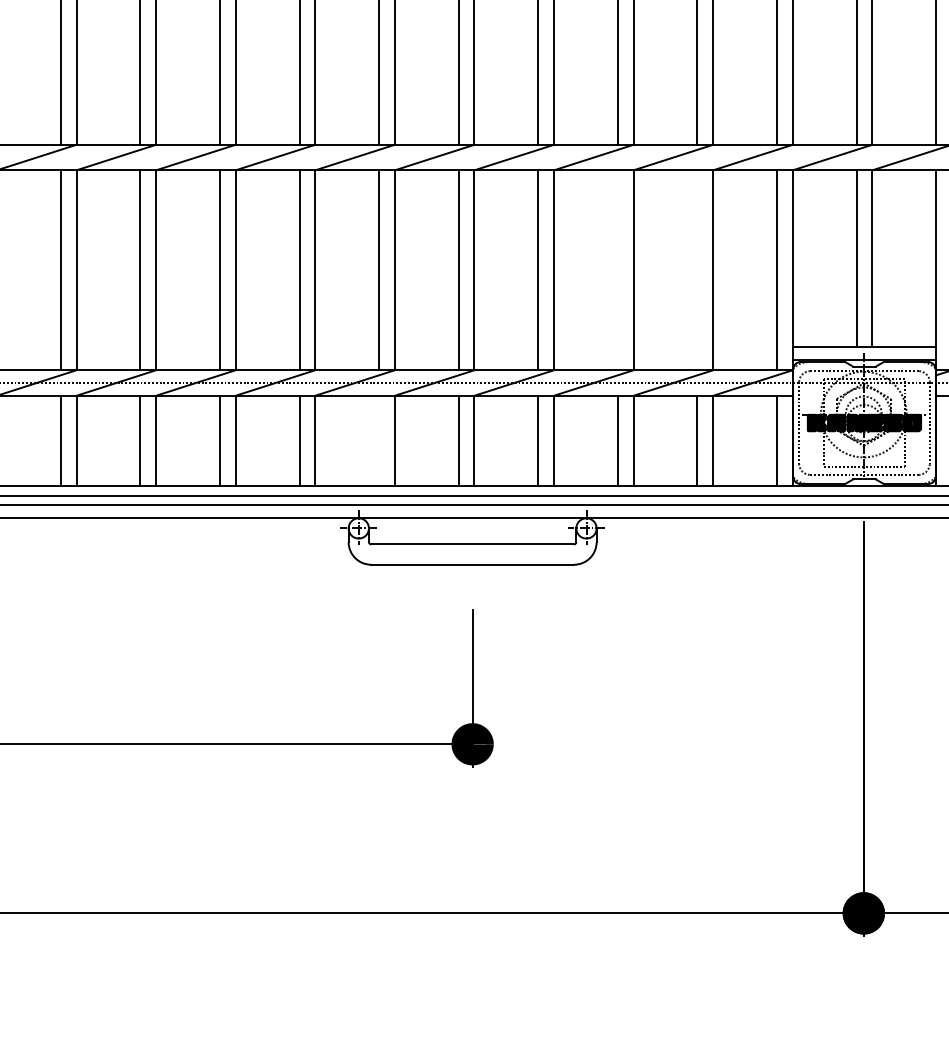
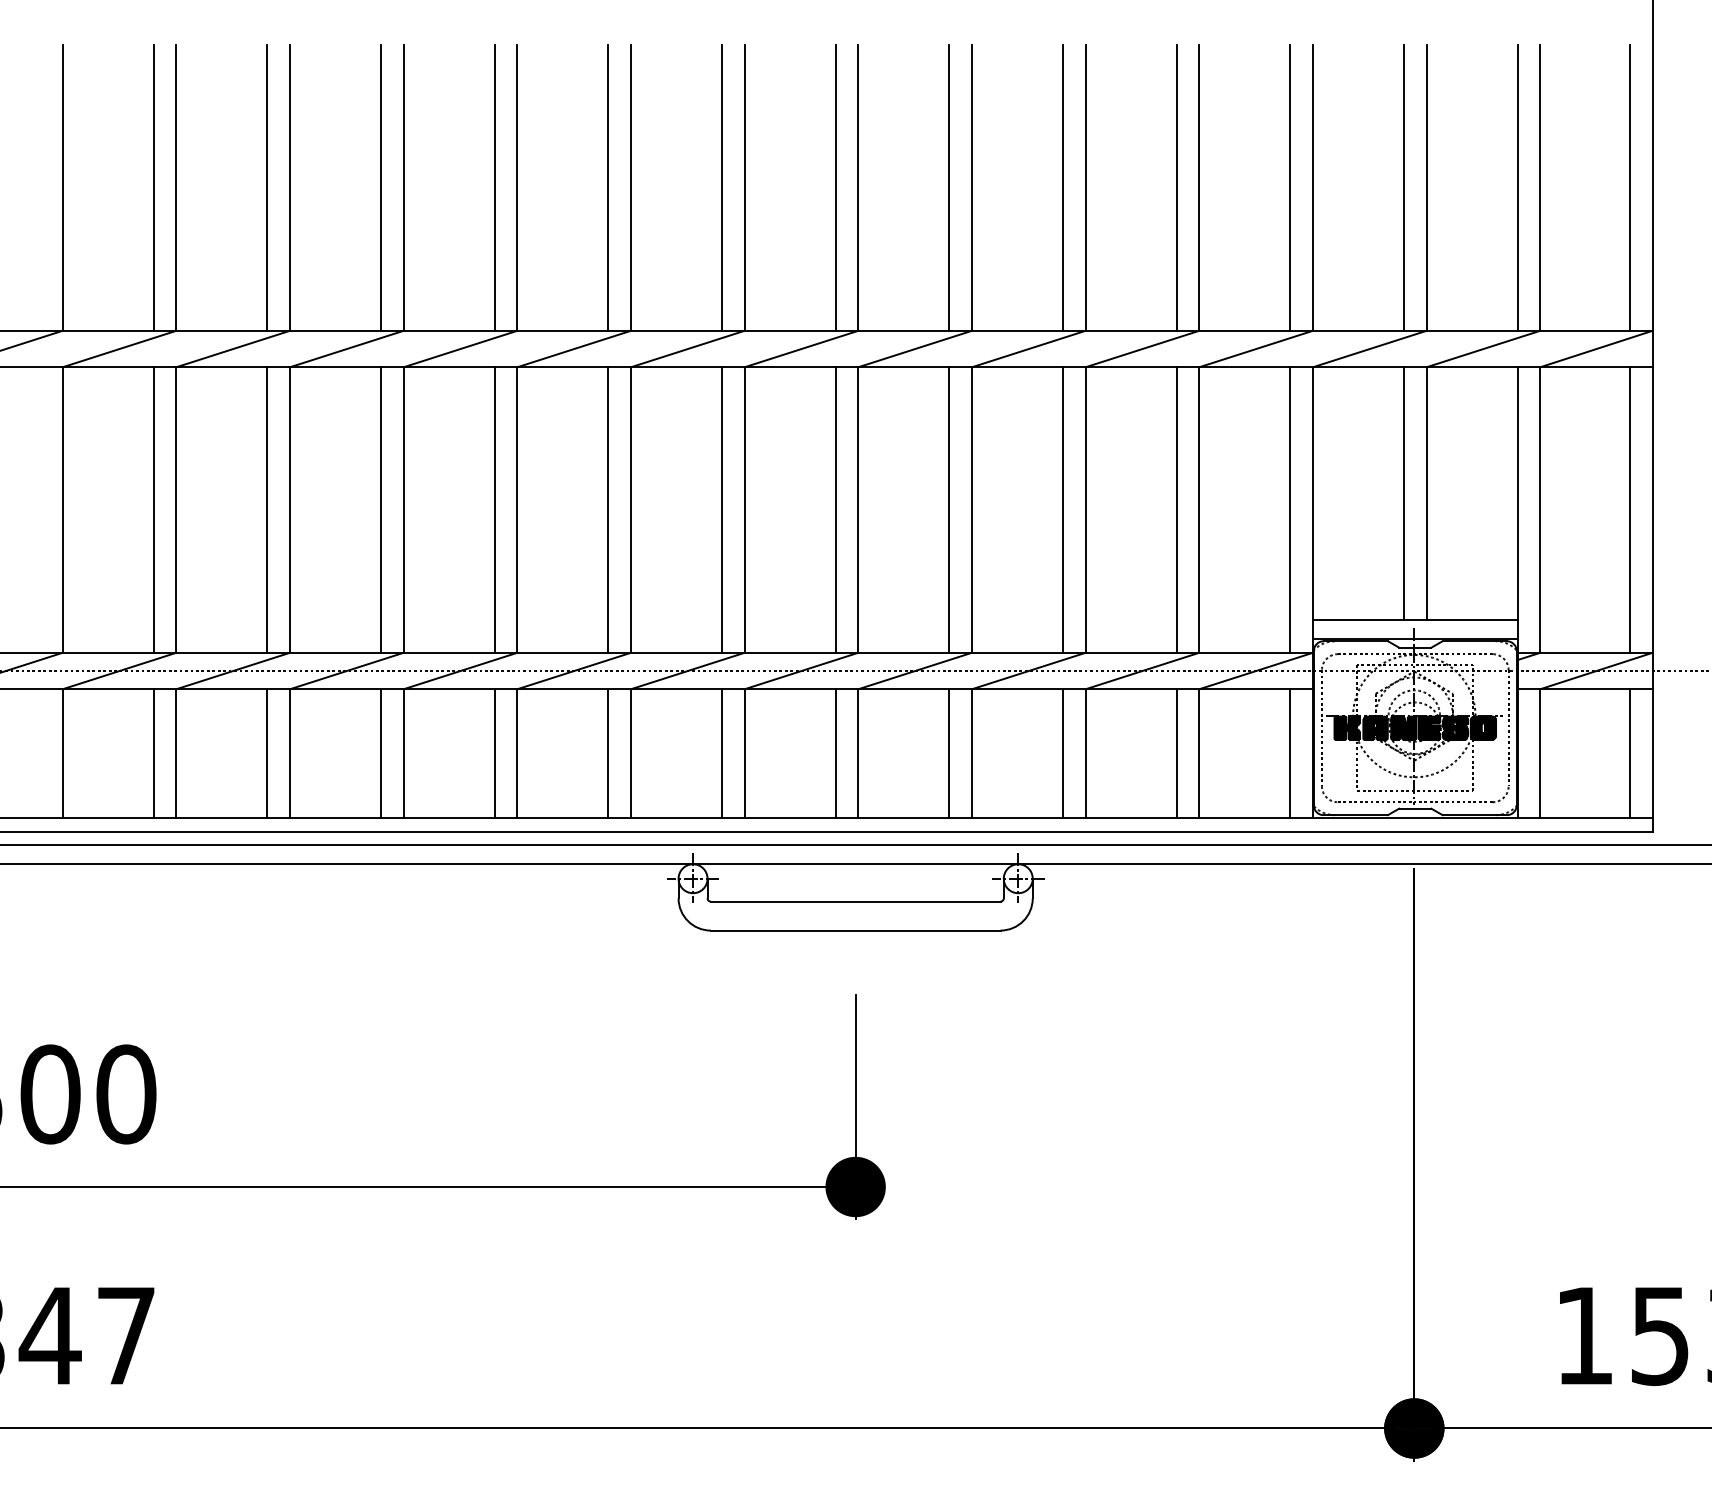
line: (618, 269) -> (1063, 509), added
line: (697, 269) -> (1176, 509), added
line: (379, 440) -> (722, 753), added

